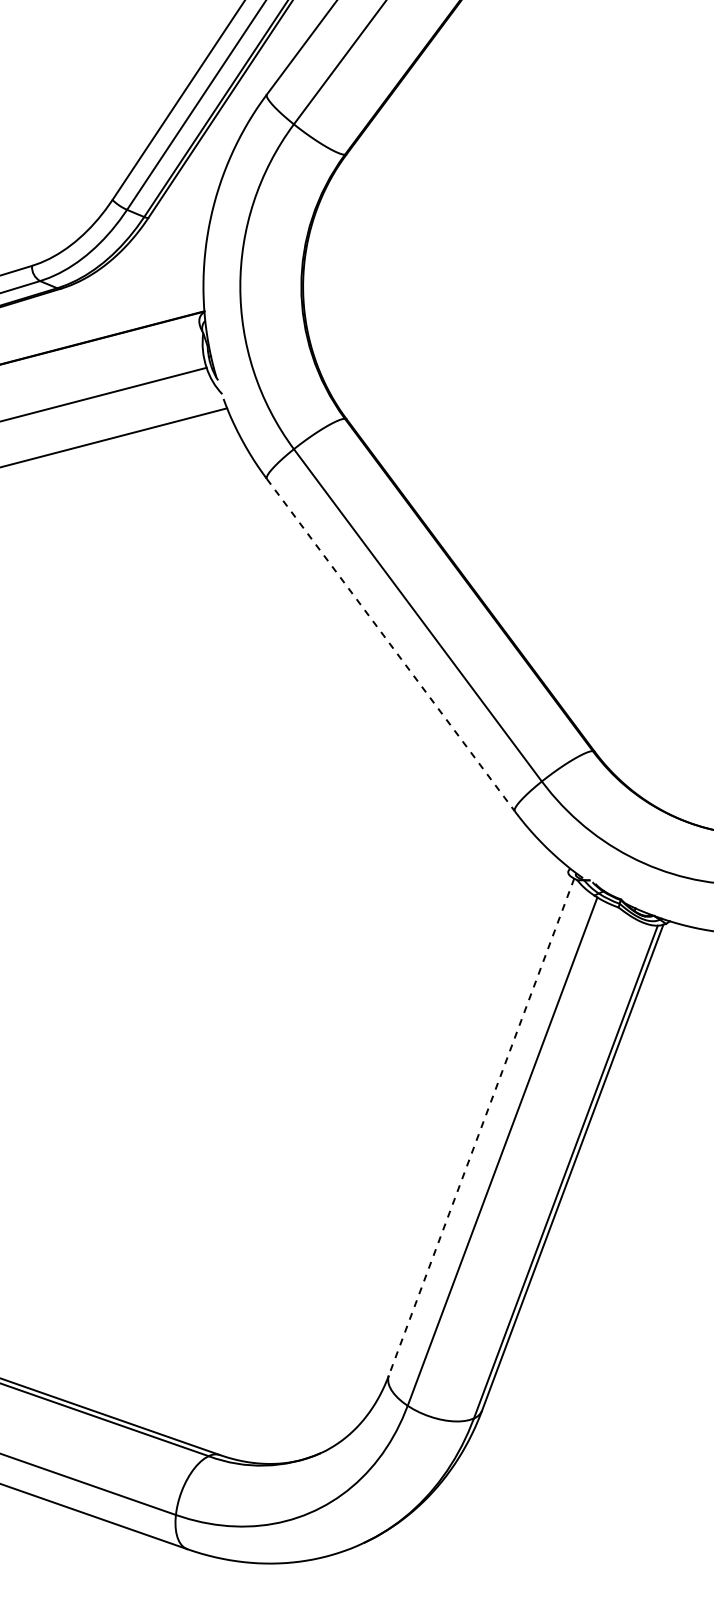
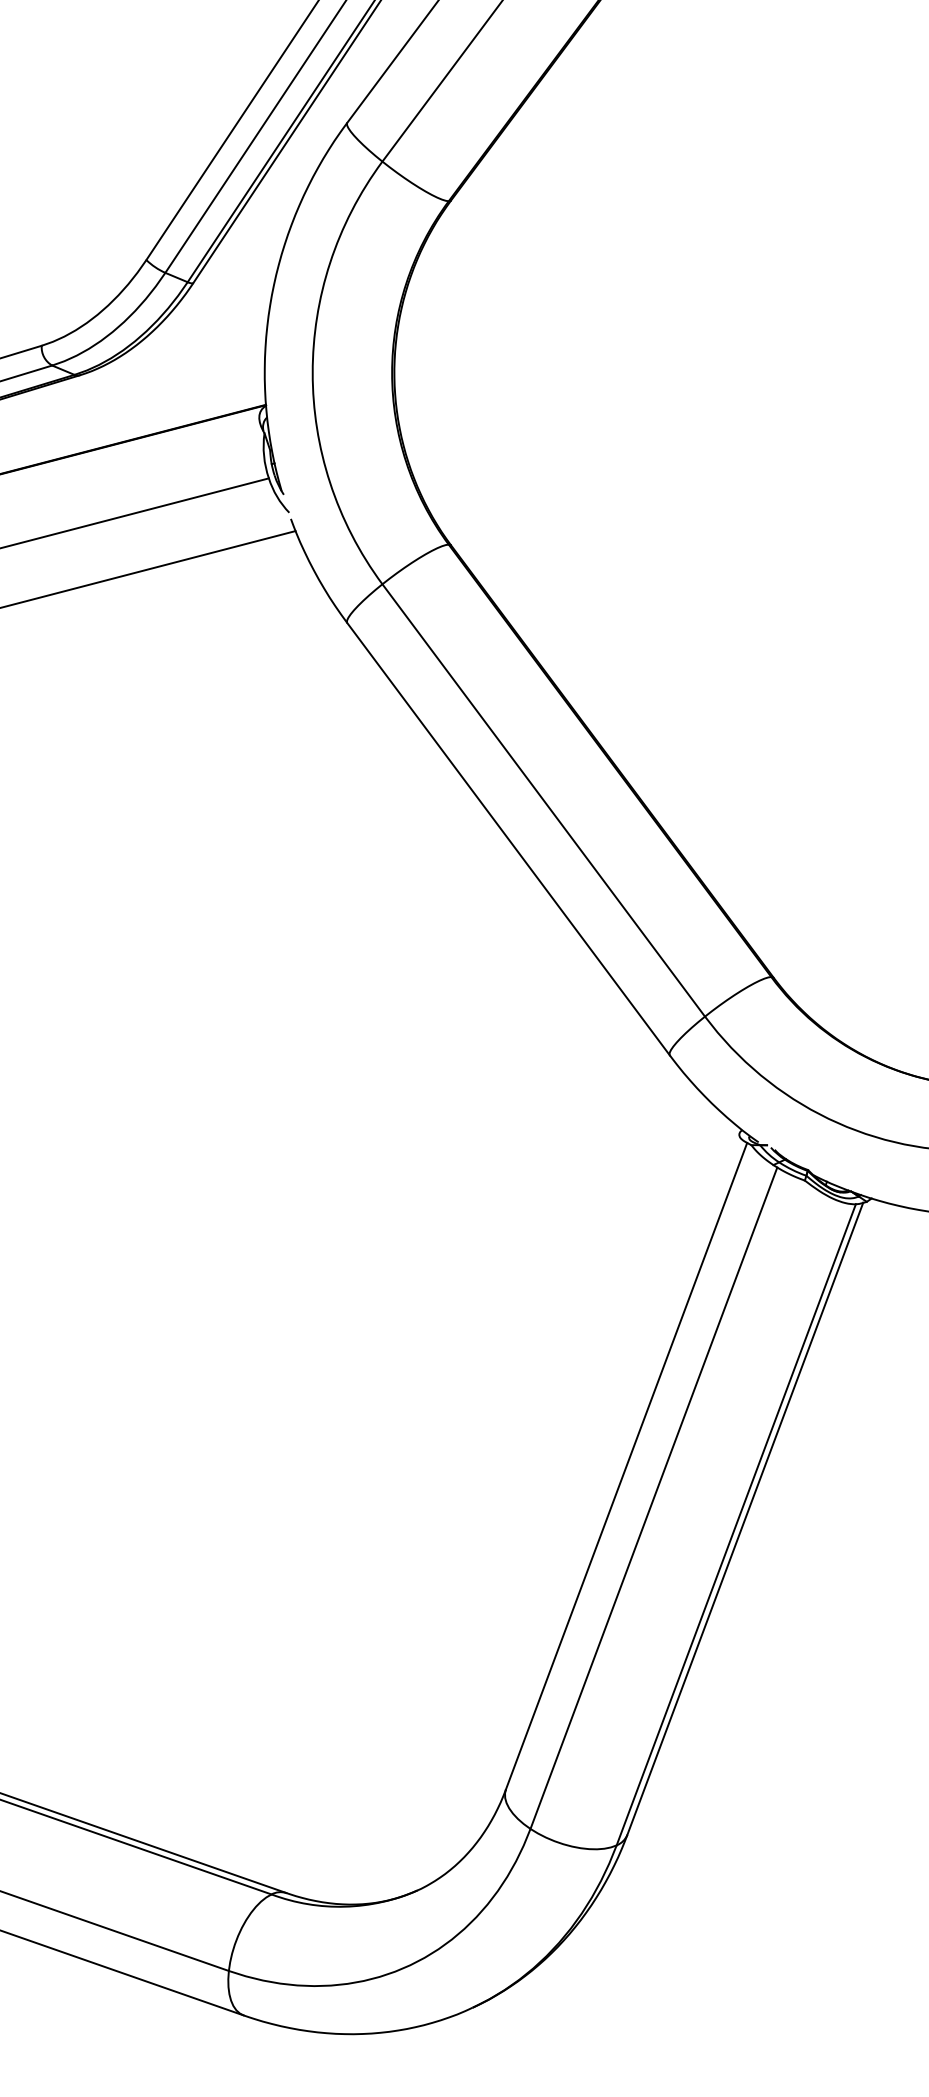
line: (391, 645) -> (509, 839), dashed -> solid
line: (481, 1127) -> (626, 1466), dashed -> solid

